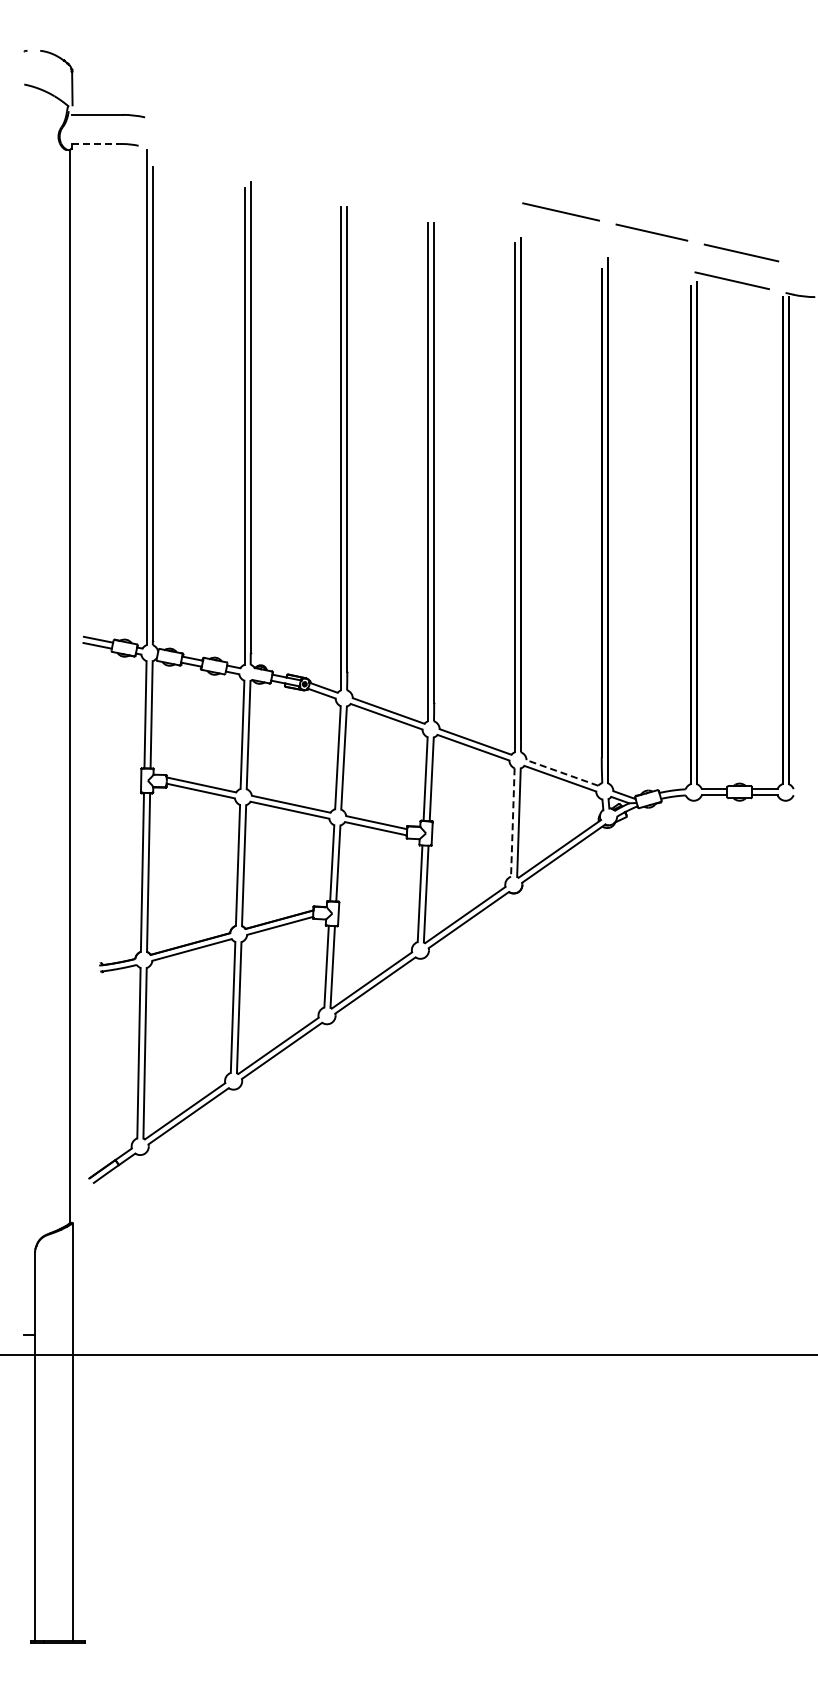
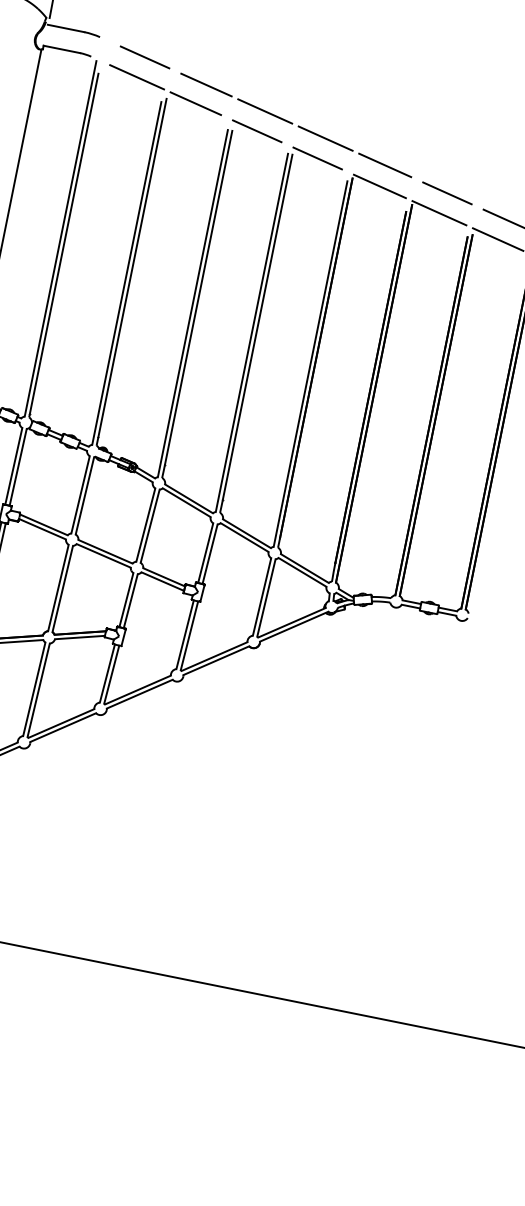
line: (210, 132) -> (144, 57), added
line: (97, 144) -> (61, 49), dashed -> solid
line: (300, 152) -> (206, 84), added
line: (205, 160) -> (137, 76), added
line: (385, 172) -> (264, 111), added
line: (290, 180) -> (195, 103), added
line: (474, 192) -> (325, 138), added
line: (380, 200) -> (257, 130), added
line: (468, 220) -> (317, 158), added
line: (559, 241) -> (379, 186), added
line: (646, 261) -> (439, 213), added
line: (561, 772) -> (304, 568), dashed -> solid
line: (512, 823) -> (261, 597), dashed -> solid

